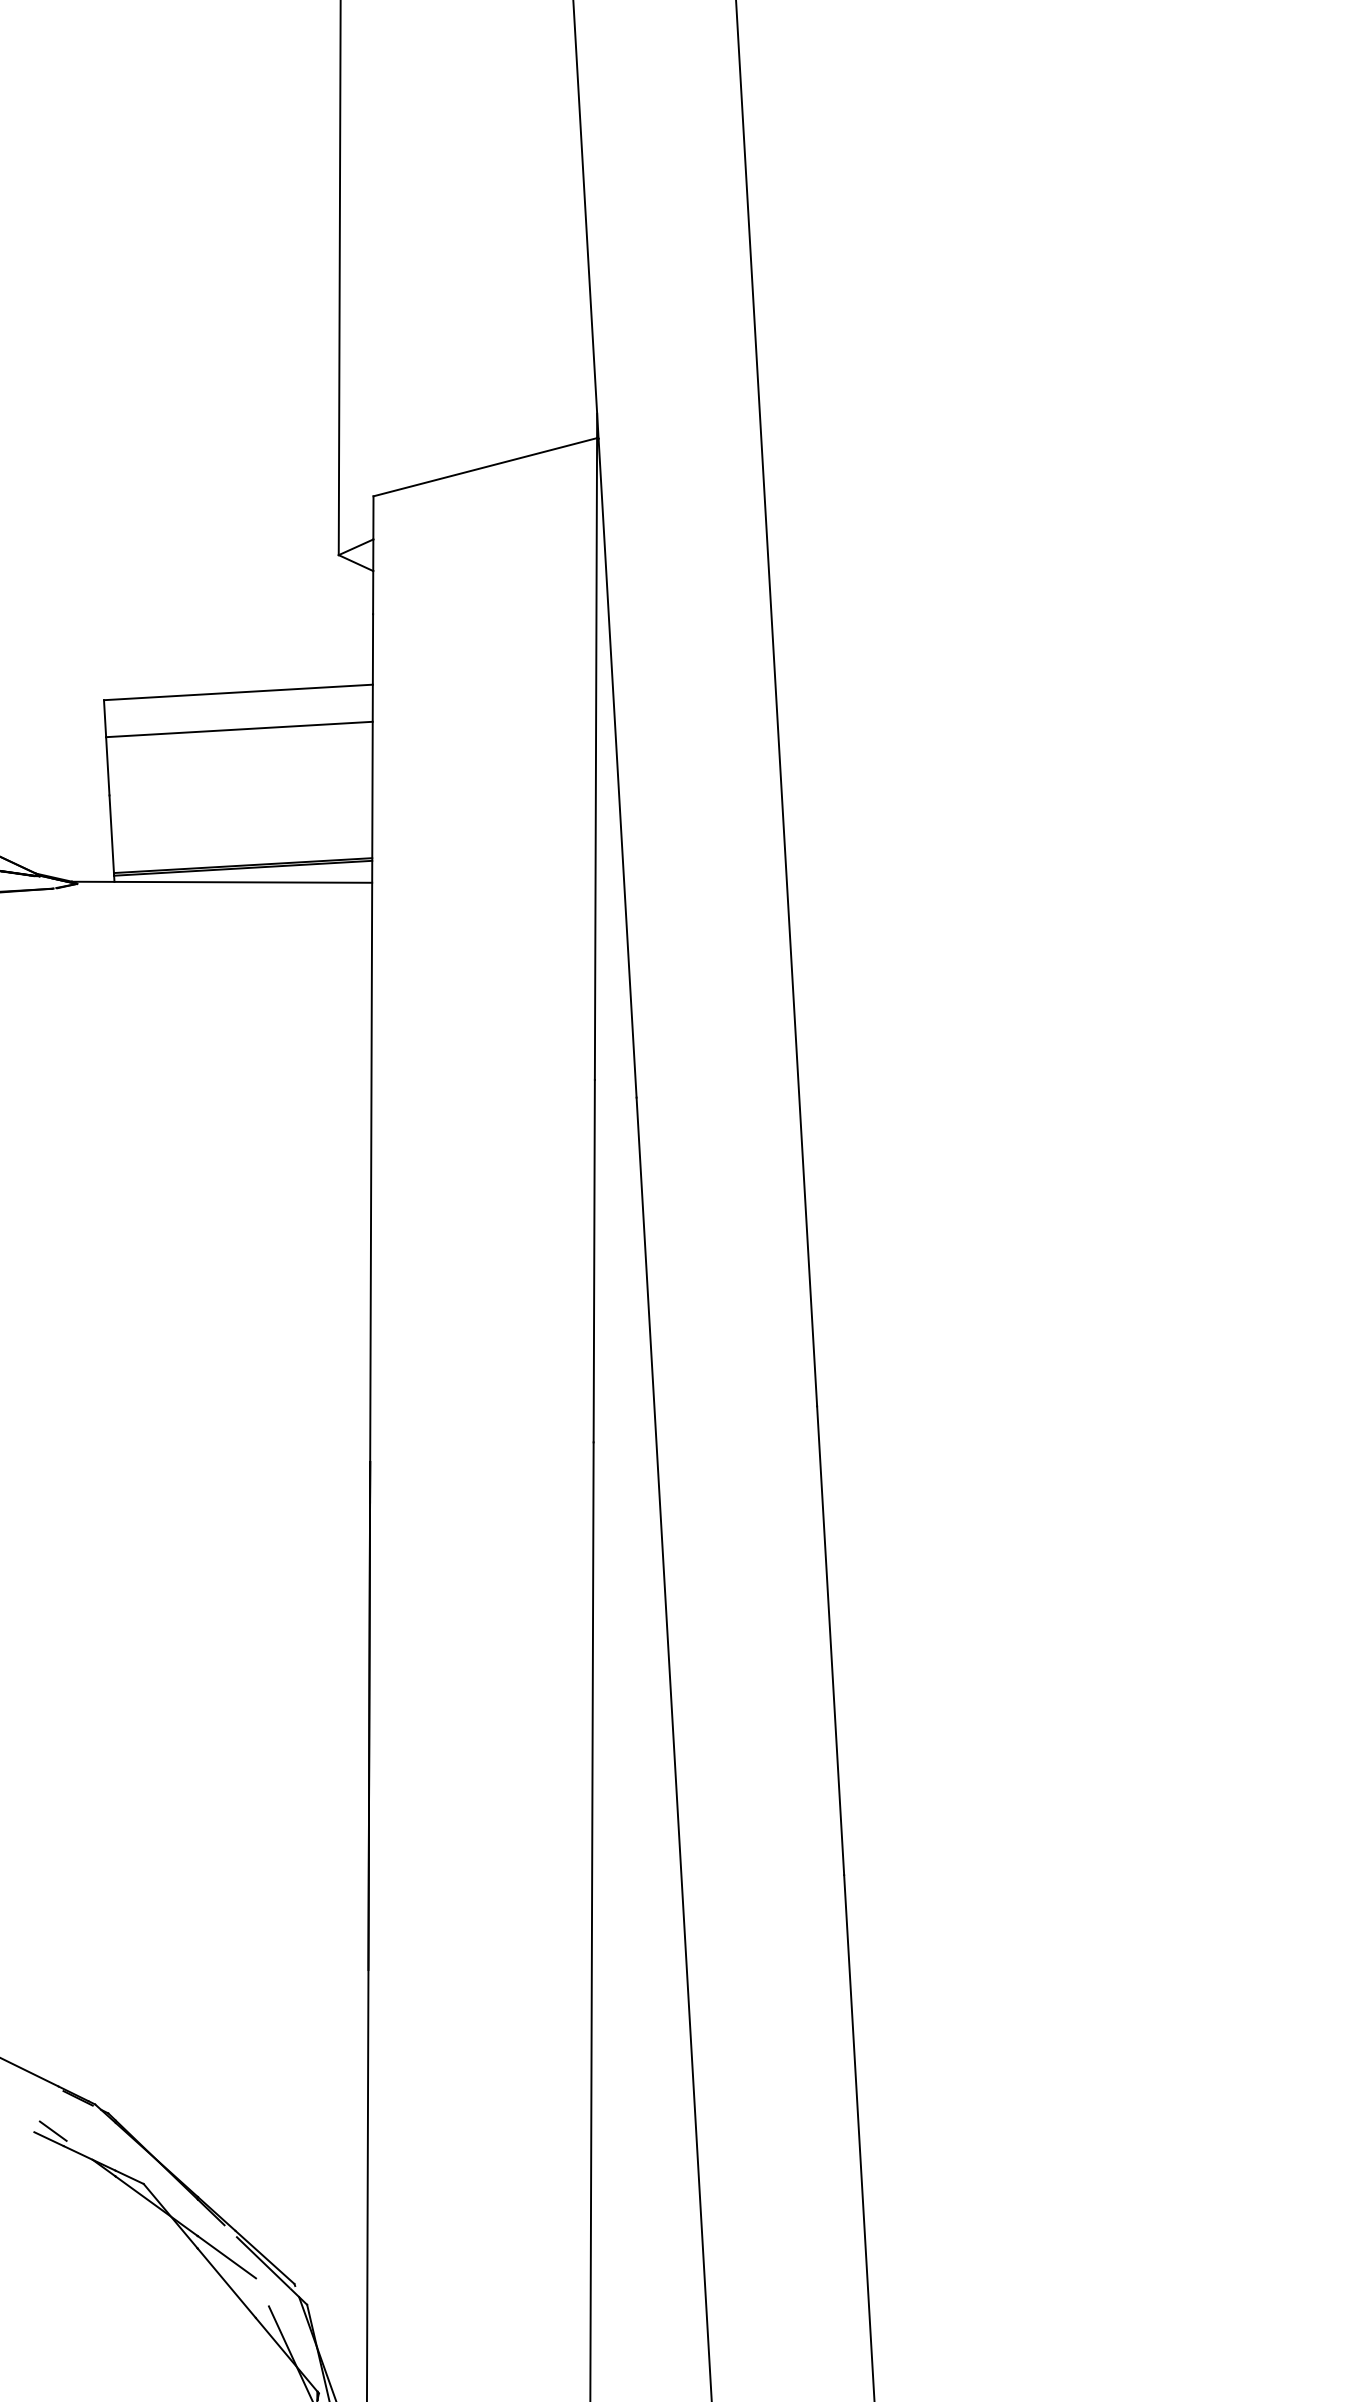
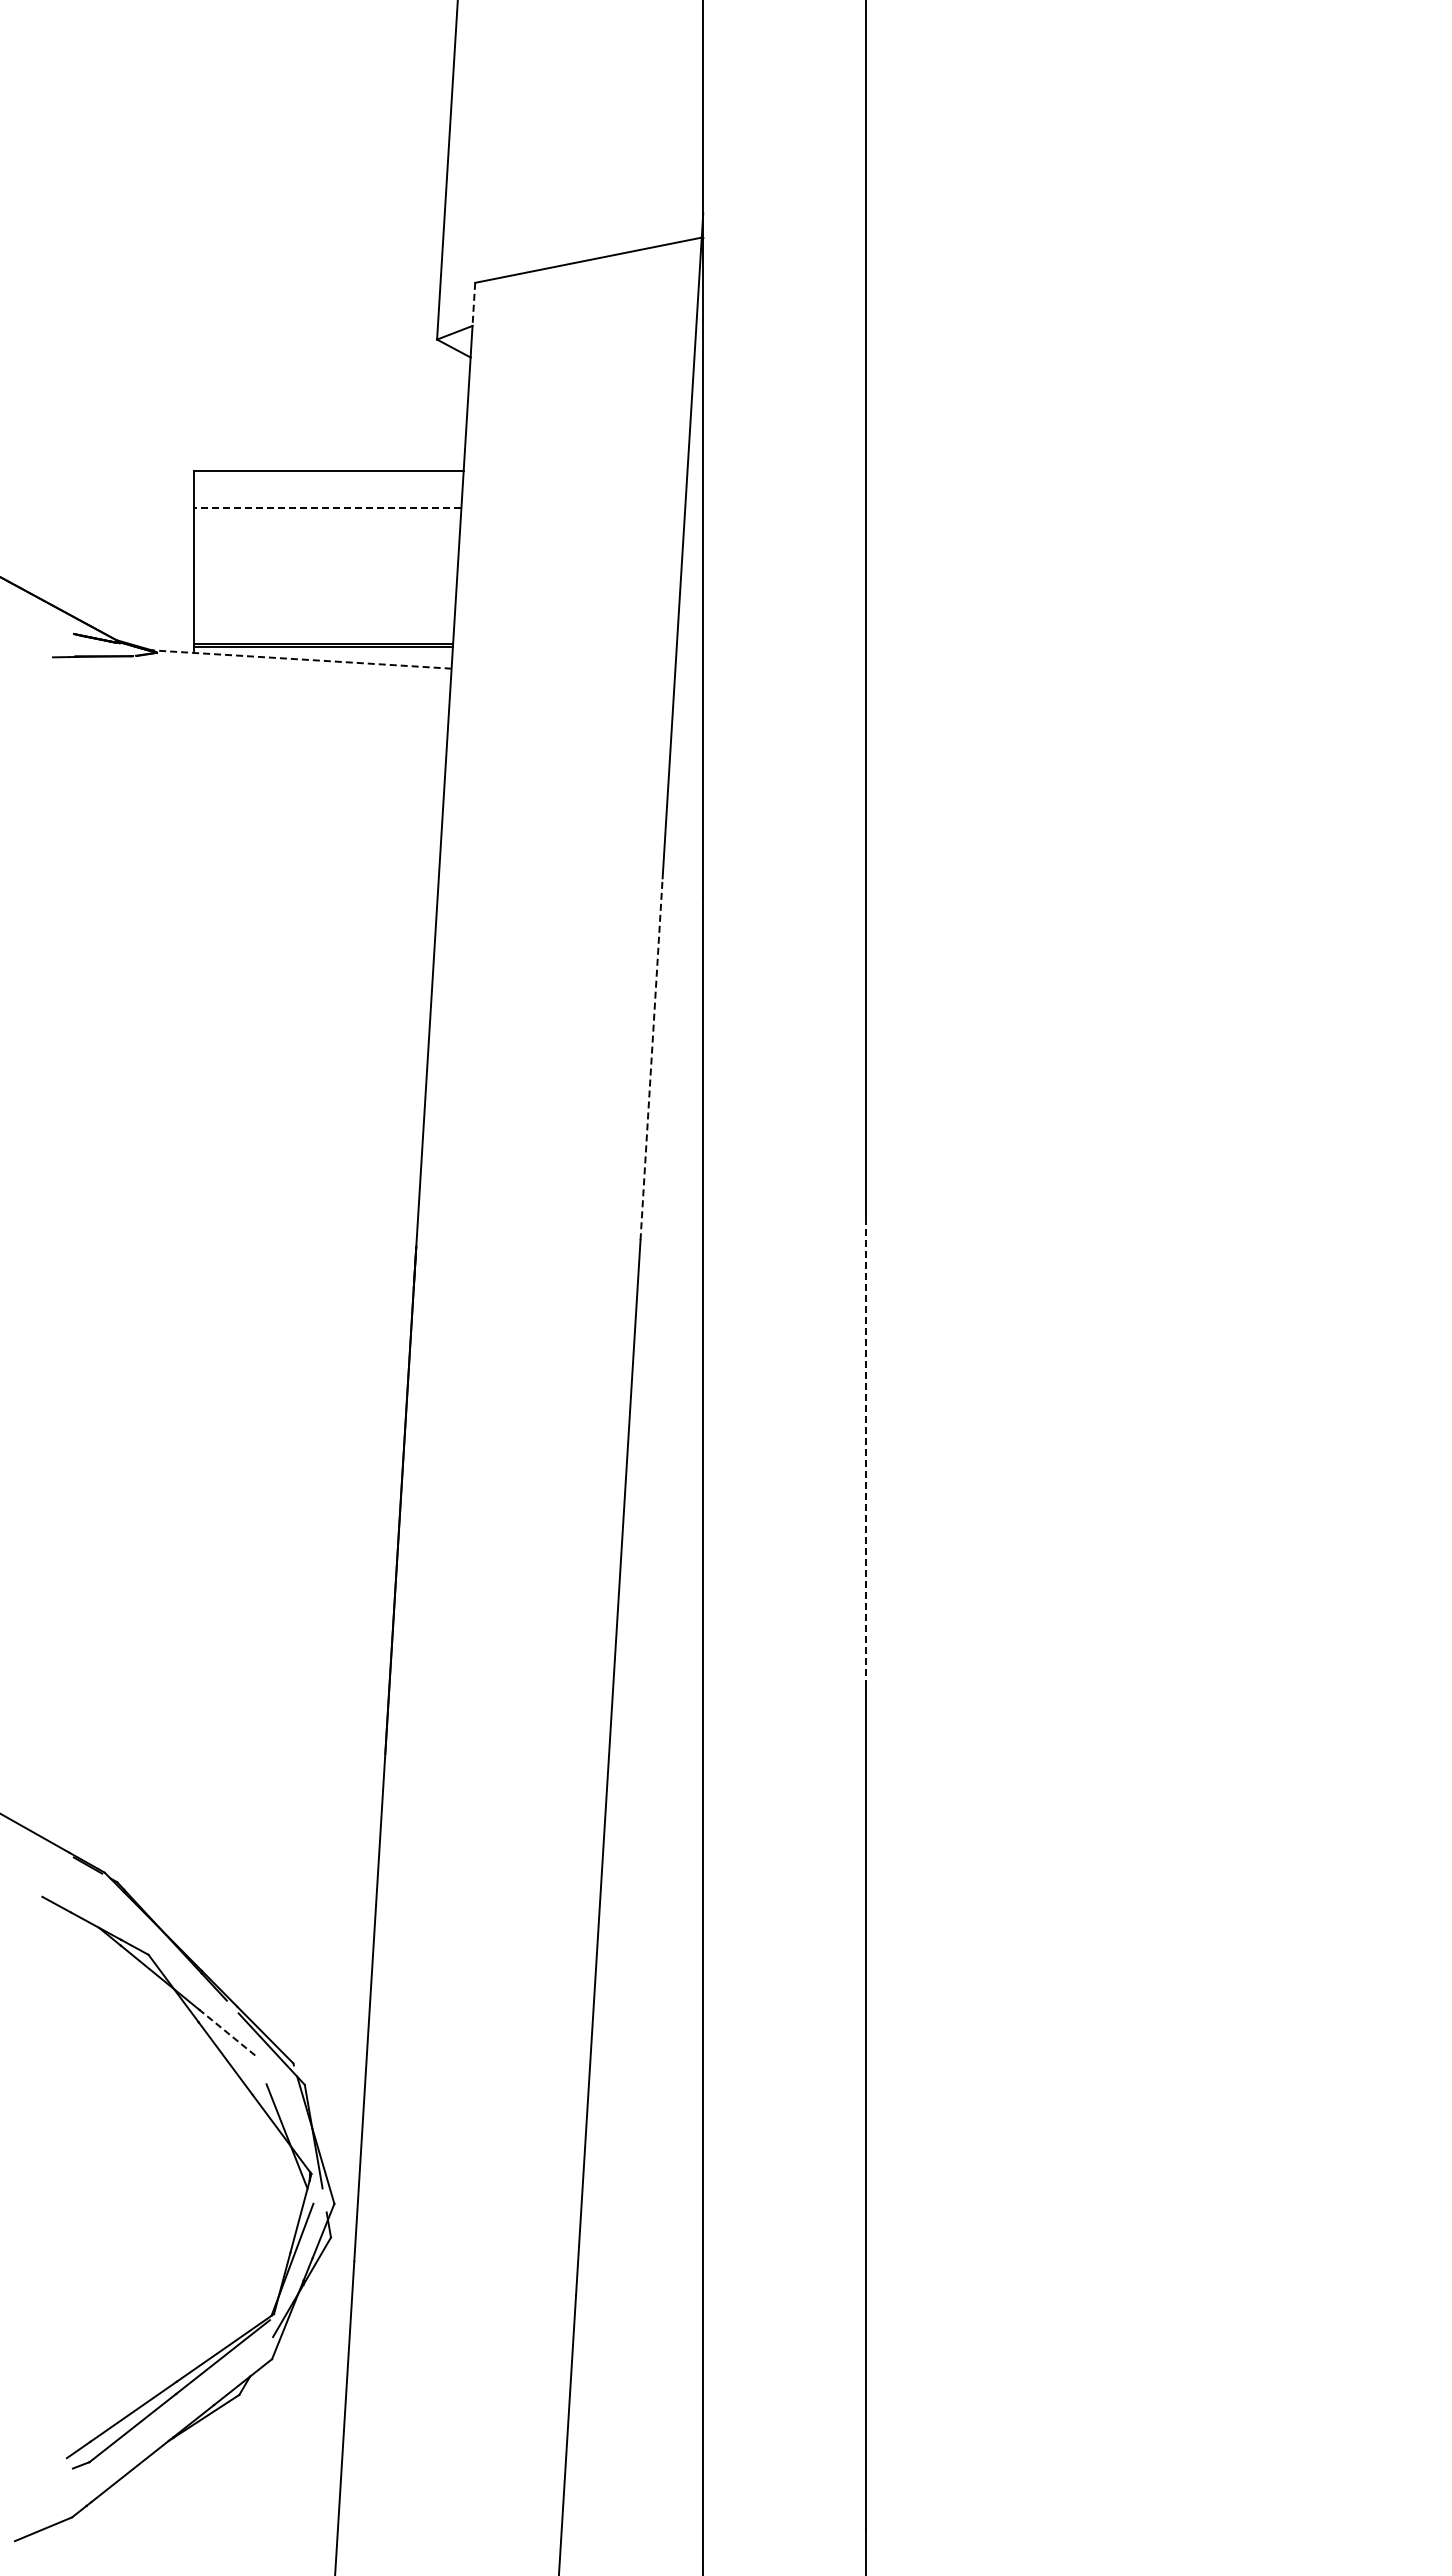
line: (373, 518) -> (473, 304), solid -> dashed
line: (239, 729) -> (327, 507), solid -> dashed
line: (221, 882) -> (301, 659), solid -> dashed
line: (594, 1260) -> (651, 1058), solid -> dashed
line: (830, 1640) -> (865, 1451), solid -> dashed
line: (53, 2130) -> (61, 1896), removed
line: (226, 2256) -> (227, 2032), solid -> dashed

